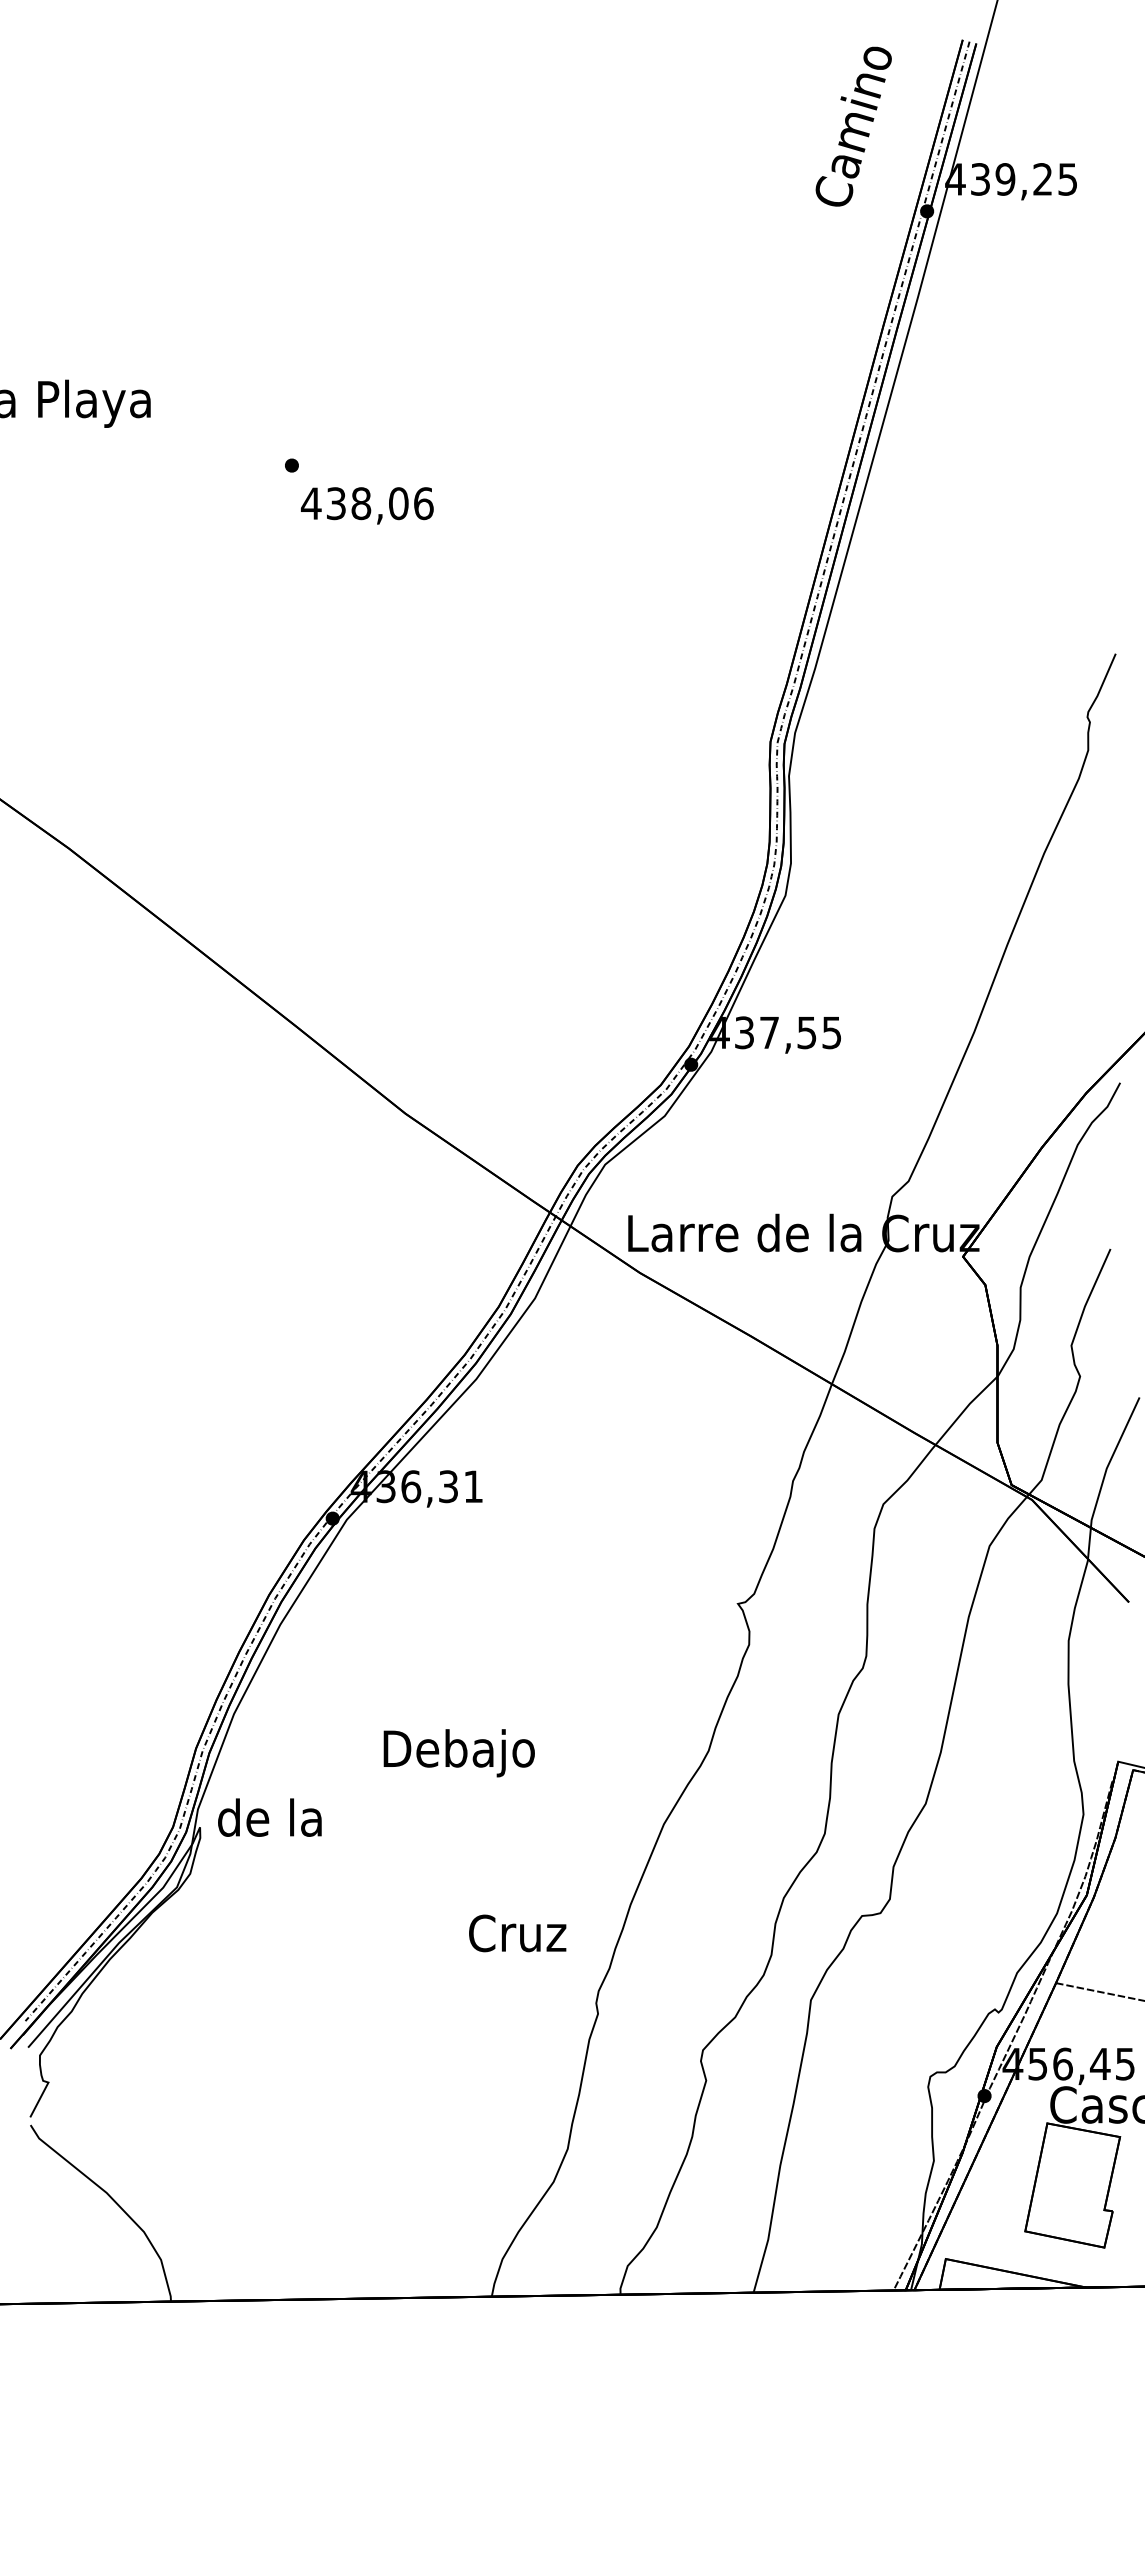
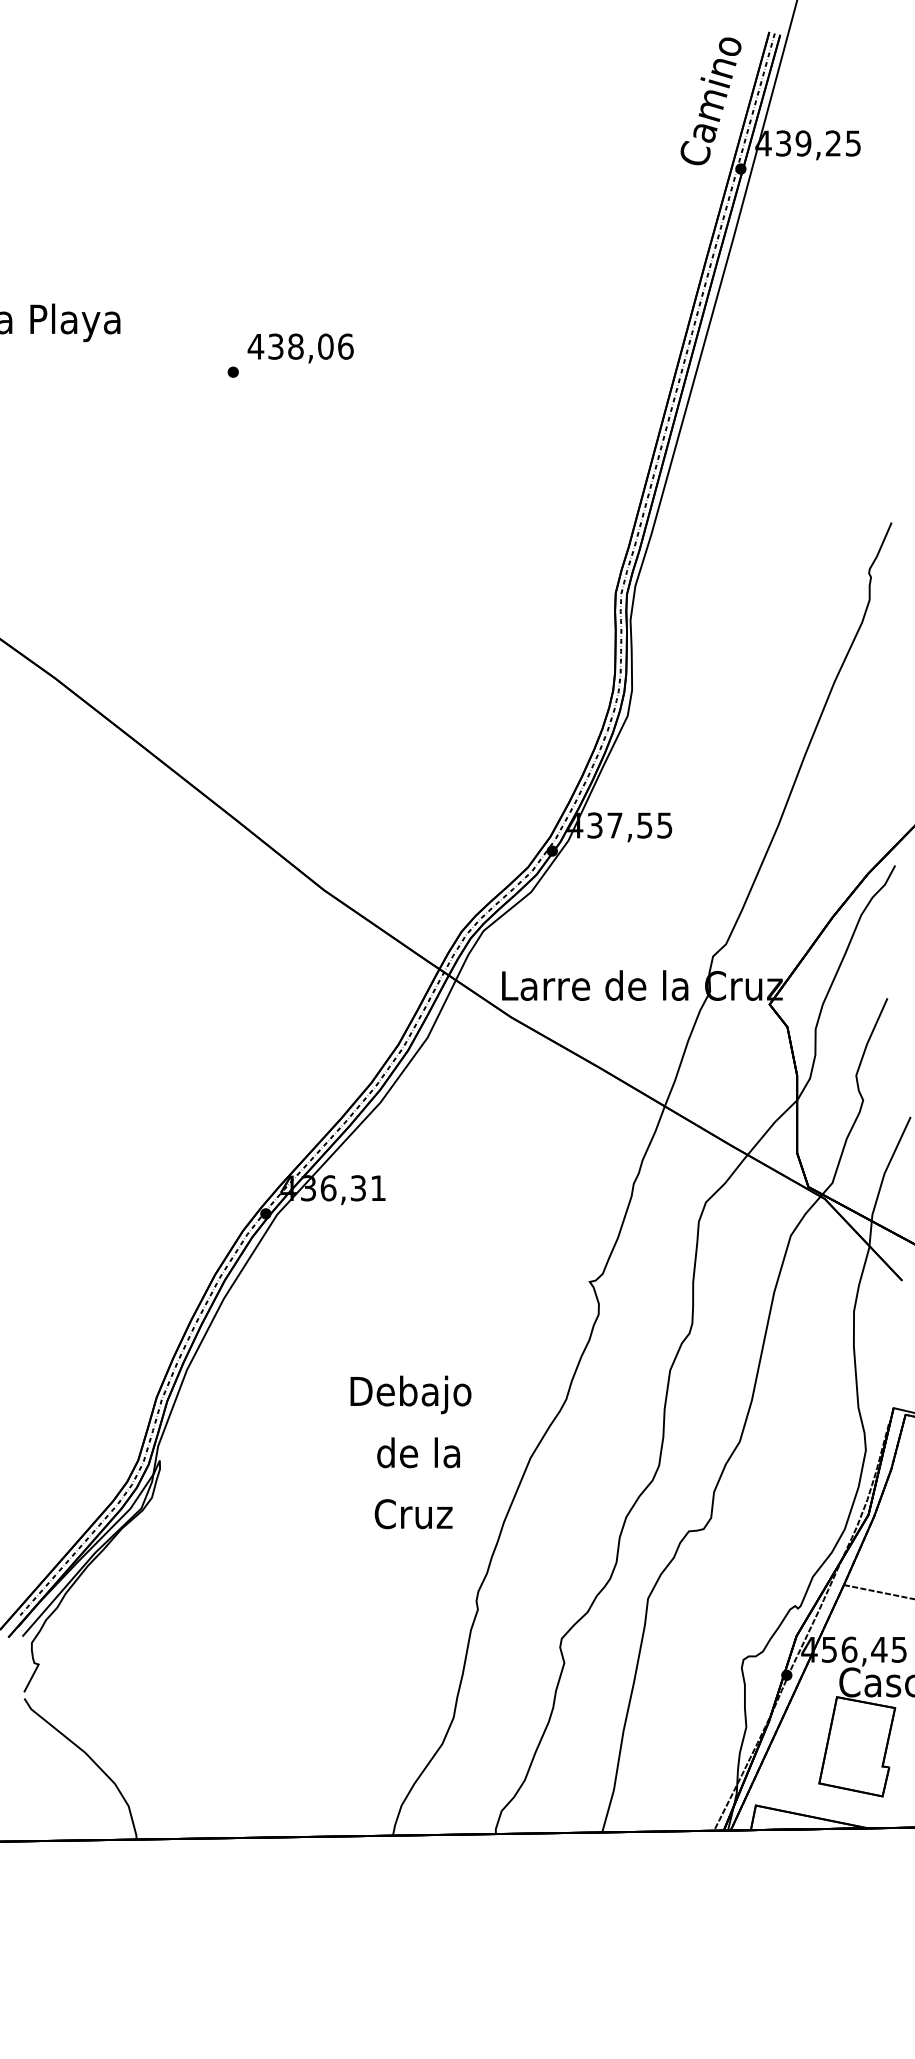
text: (853, 126) -> (710, 101), moved
text: (367, 505) -> (300, 348), moved
text: (458, 1753) -> (410, 1395), moved
text: (269, 1817) -> (418, 1452), moved
text: (517, 1933) -> (413, 1514), moved

